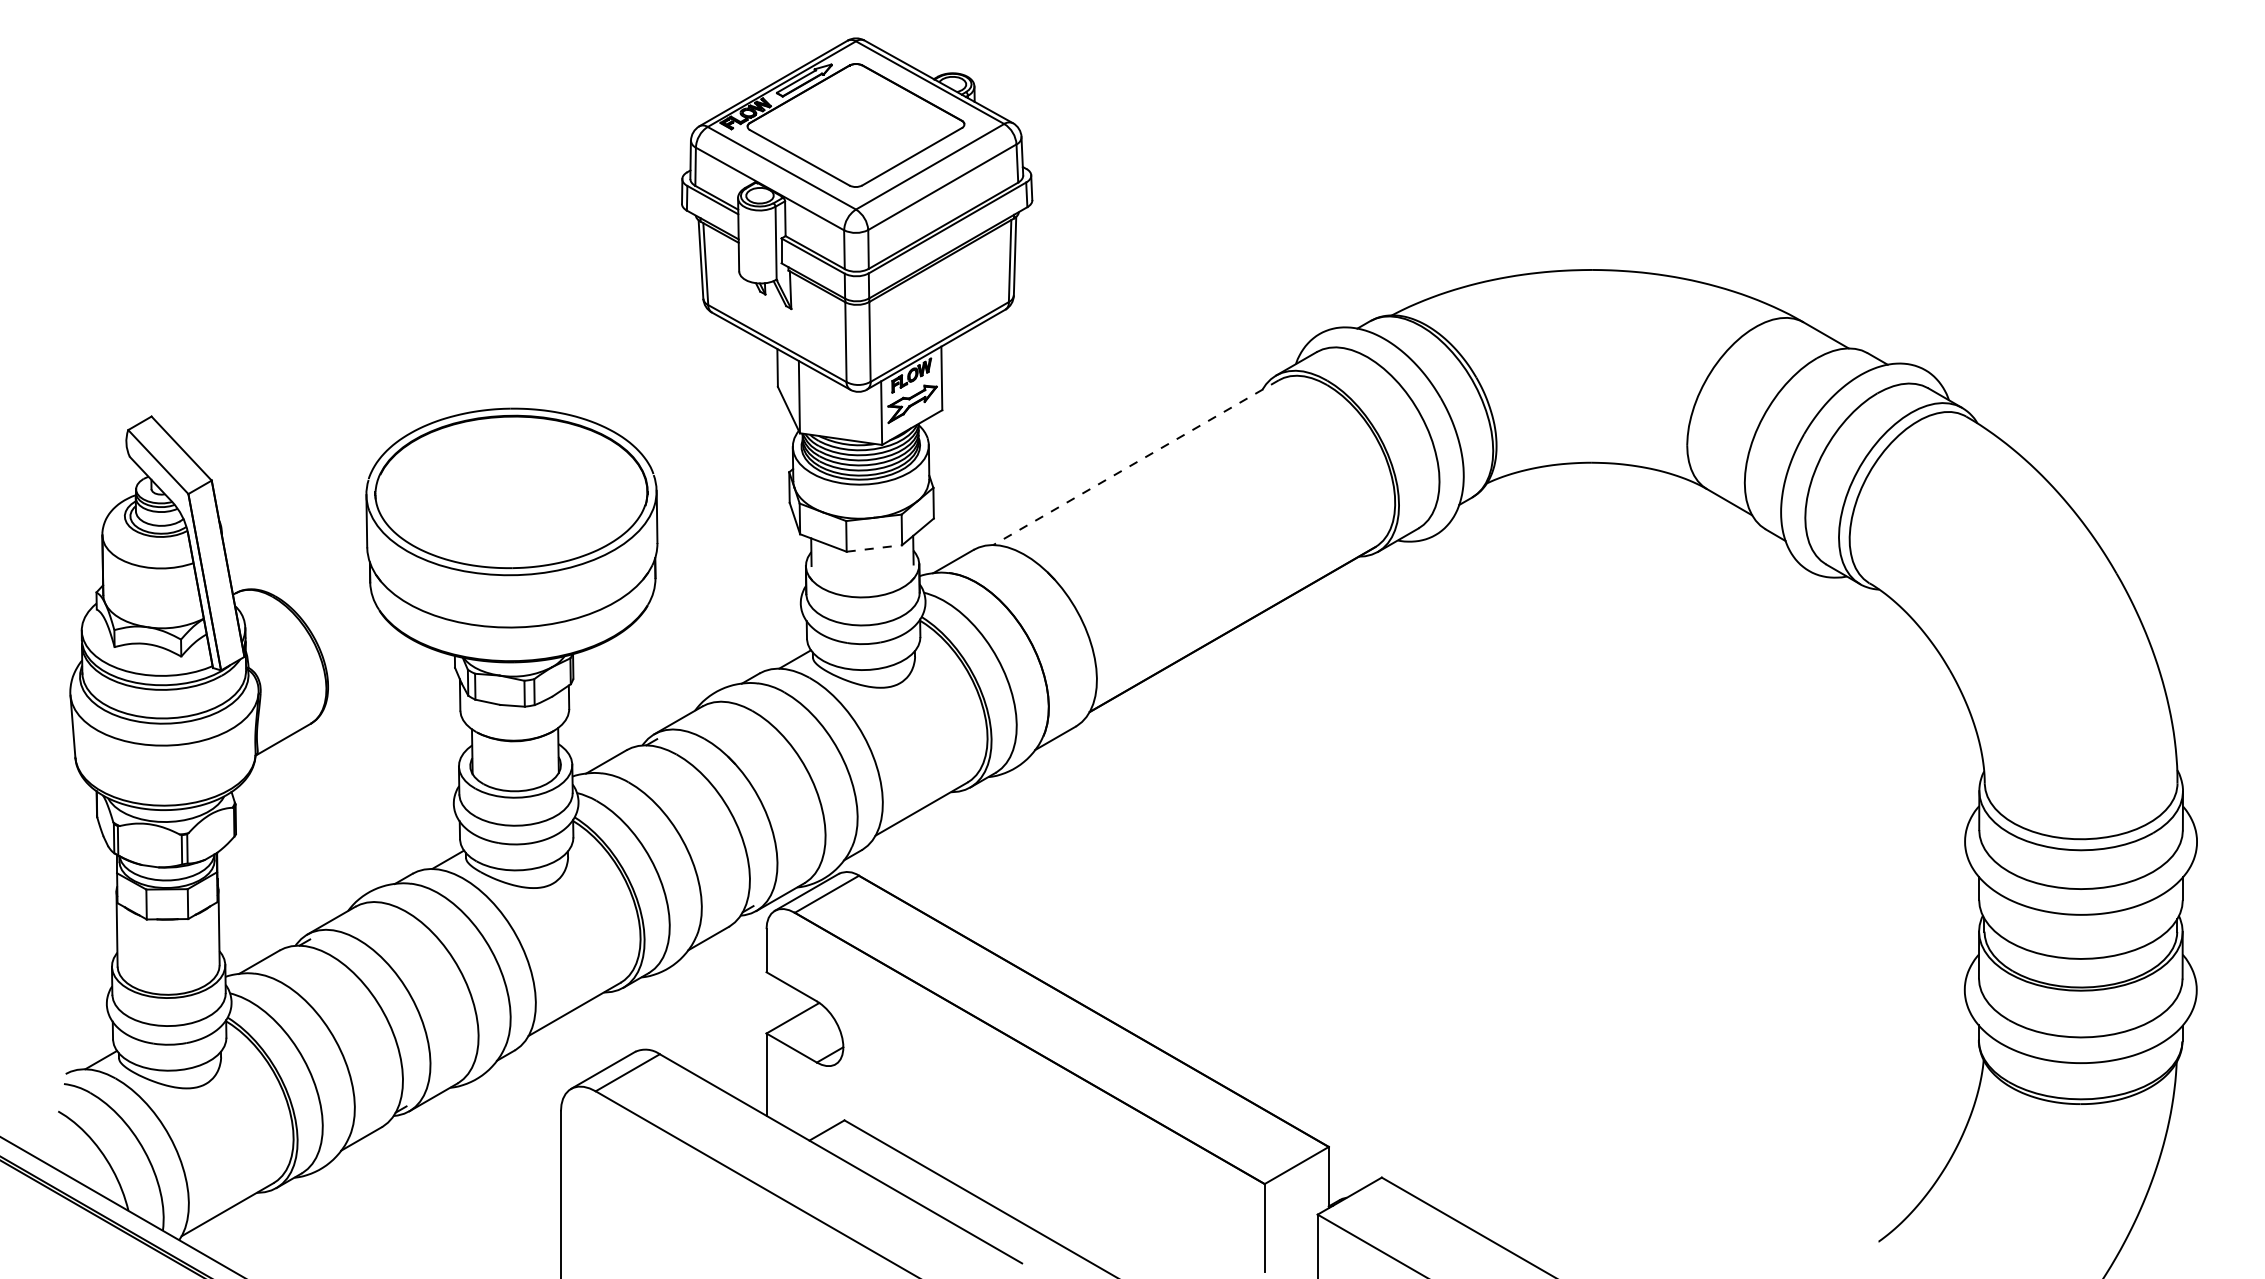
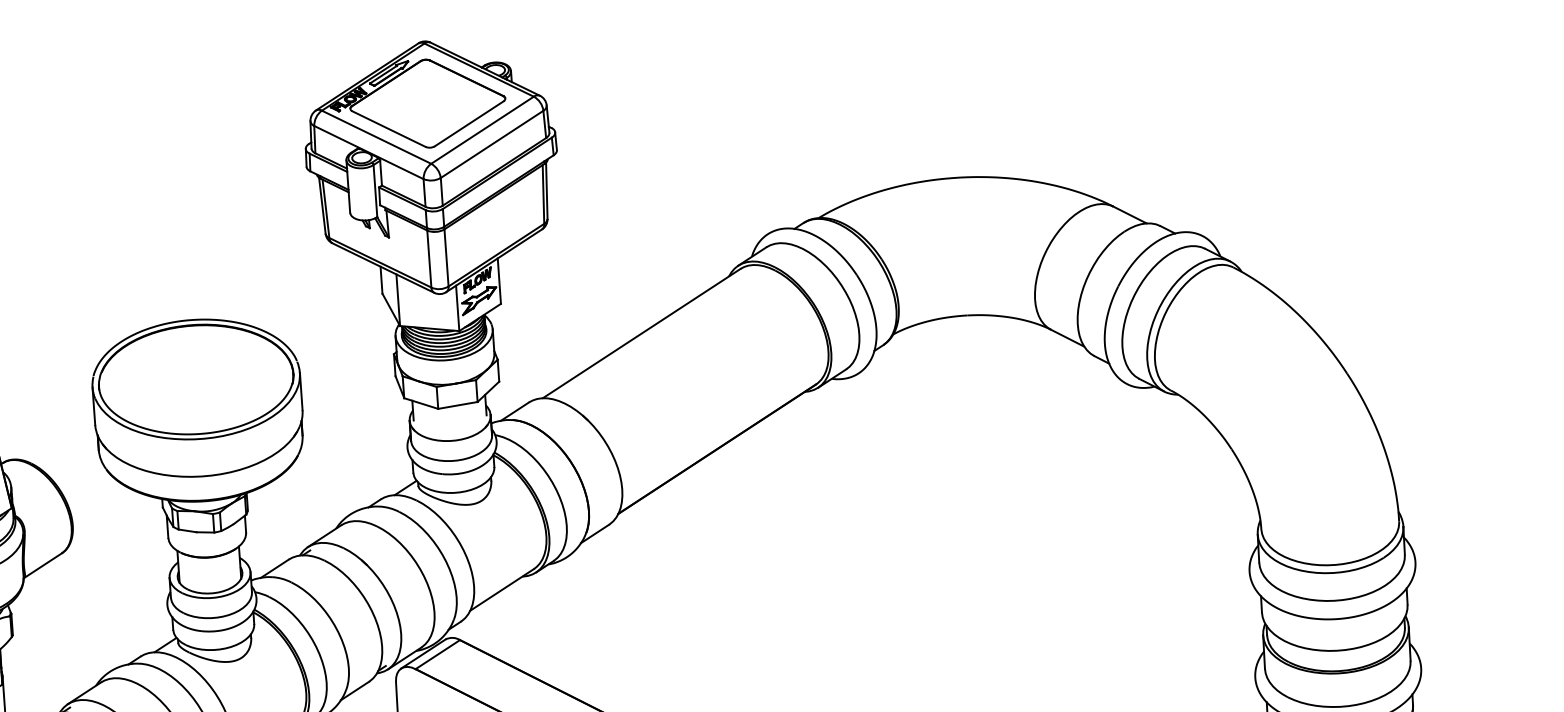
line: (1136, 462) -> (641, 333), dashed -> solid
line: (874, 548) -> (458, 405), dashed -> solid

